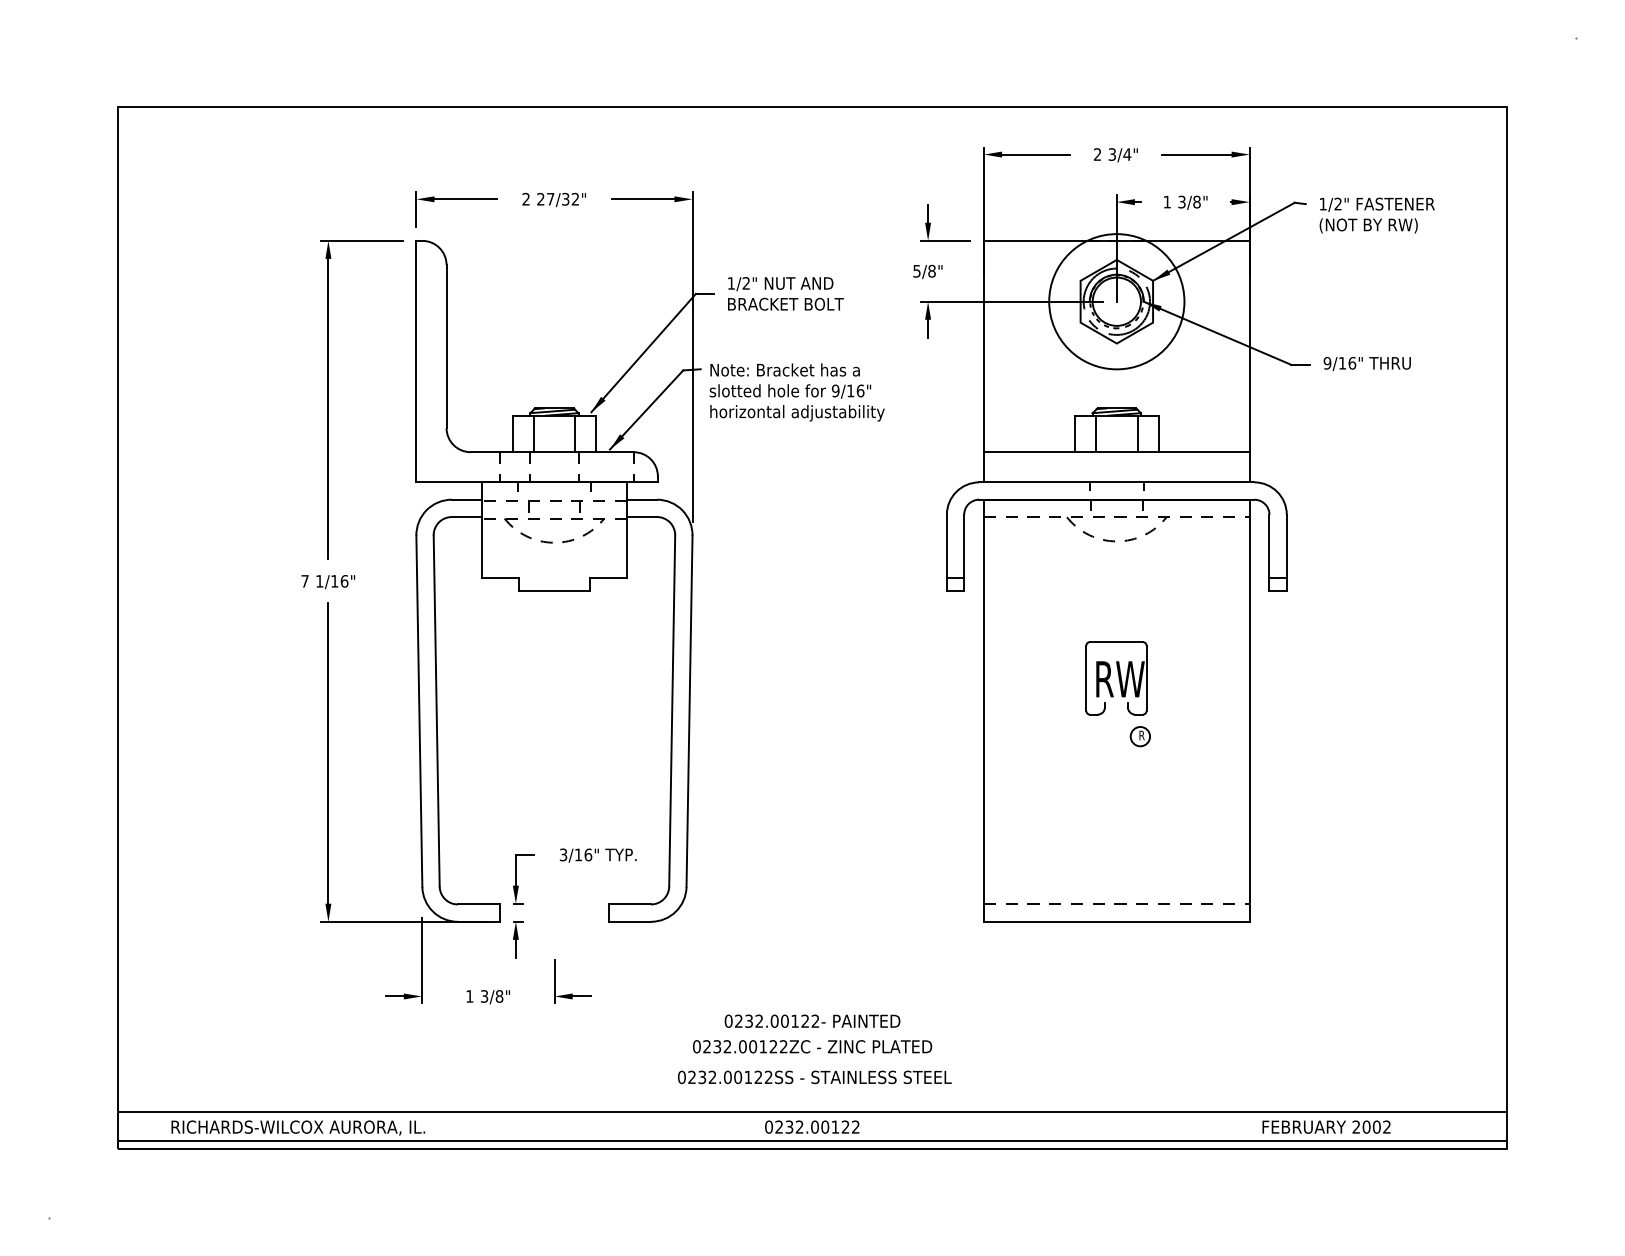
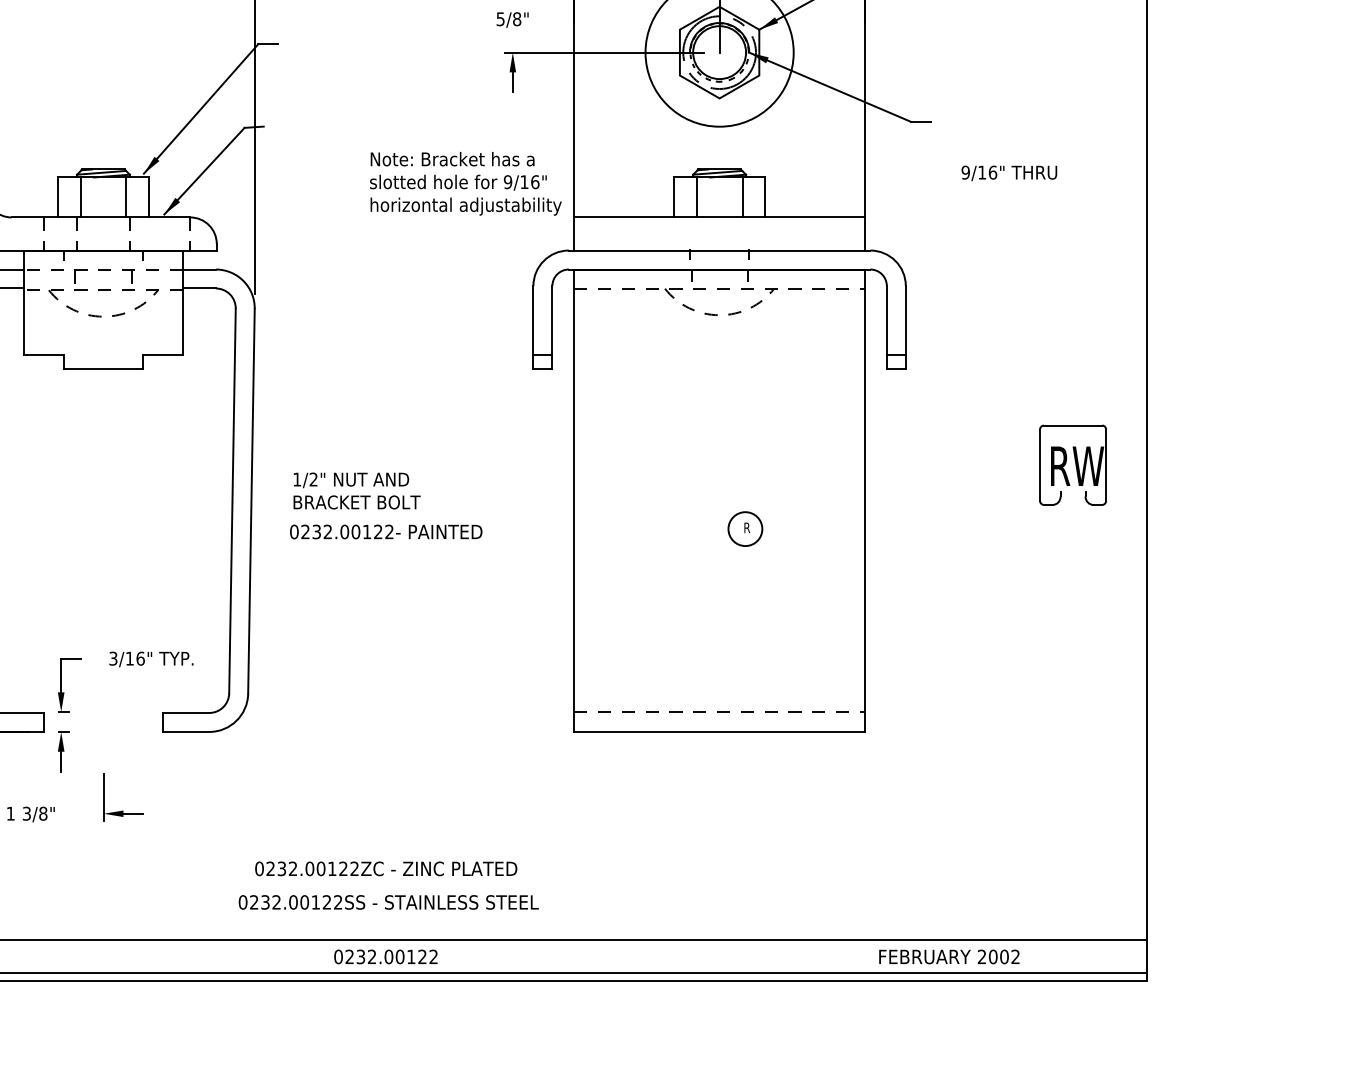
text: (785, 293) -> (356, 490), moved
text: (1366, 363) -> (1008, 172), moved
text: (796, 392) -> (465, 183), moved
part: (1116, 678) -> (1073, 465), moved
circle: (1140, 736) -> (745, 528), size x1.6
text: (812, 1020) -> (386, 531), moved

